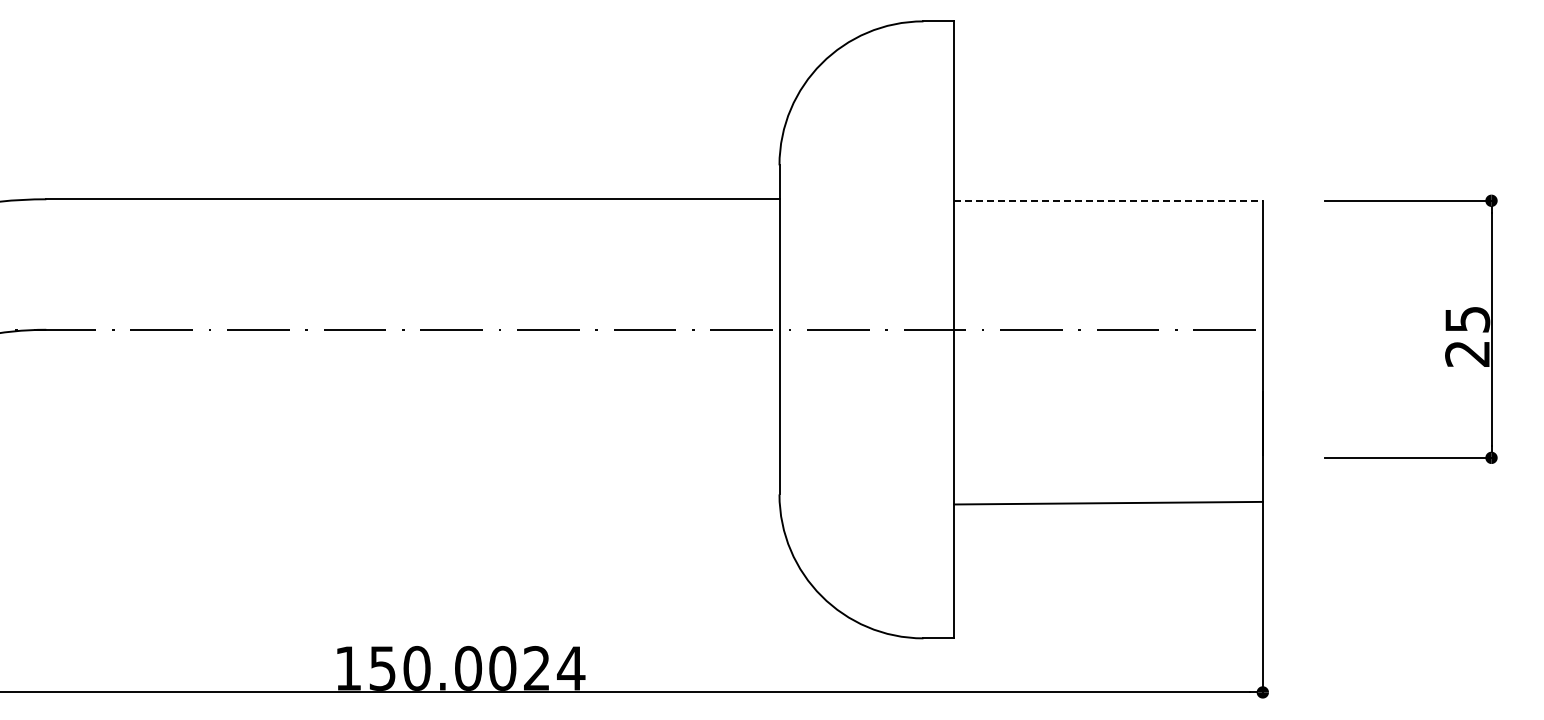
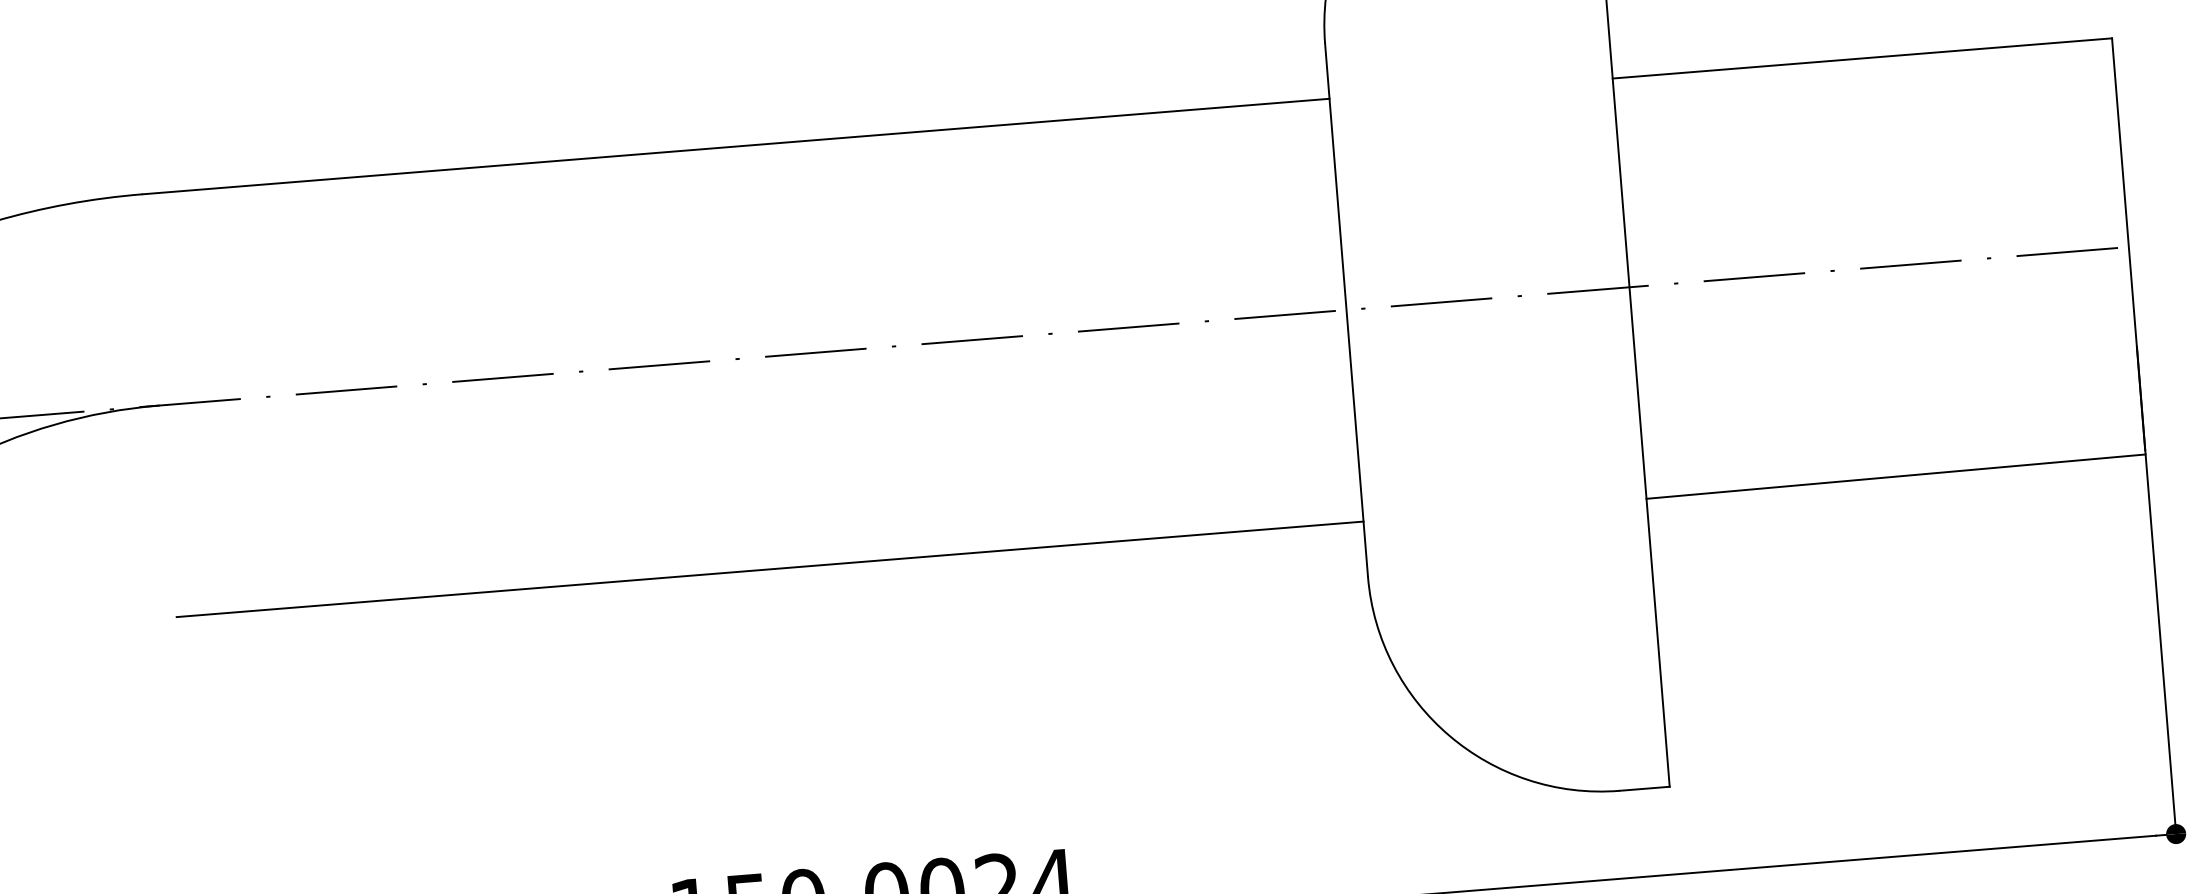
line: (1109, 200) -> (1863, 57), dashed -> solid
line: (412, 460) -> (769, 569), added
line: (1108, 502) -> (1895, 475), moved

